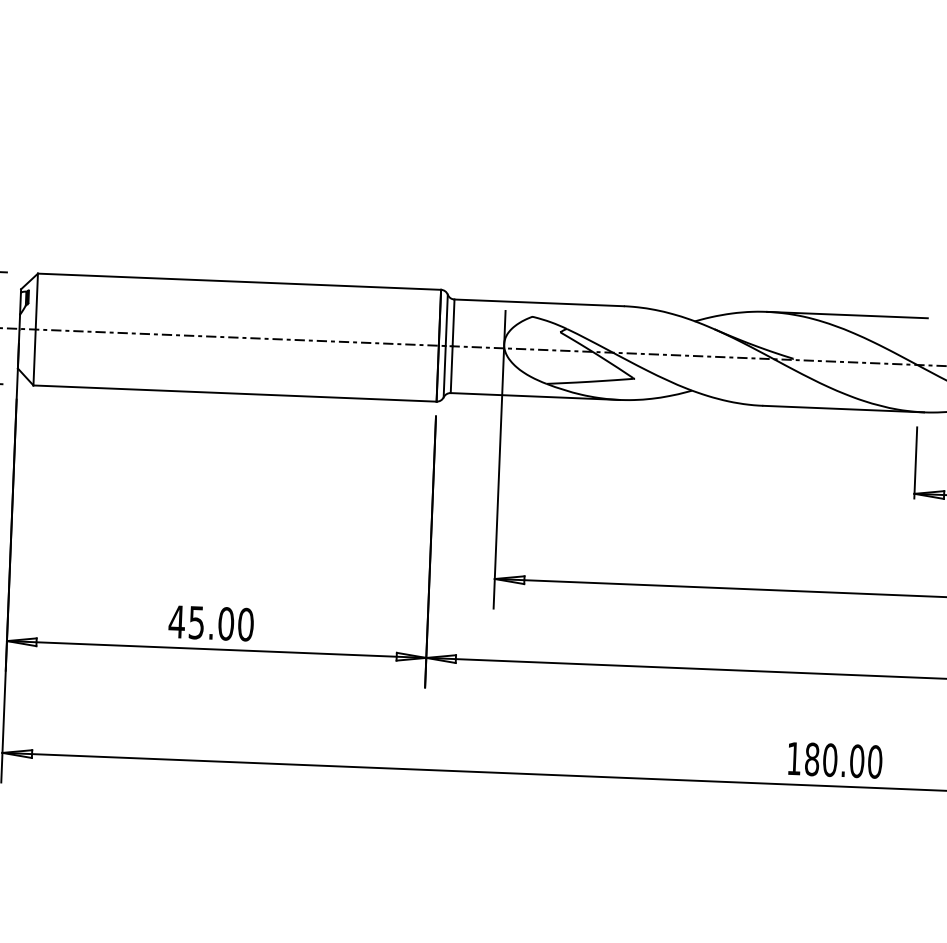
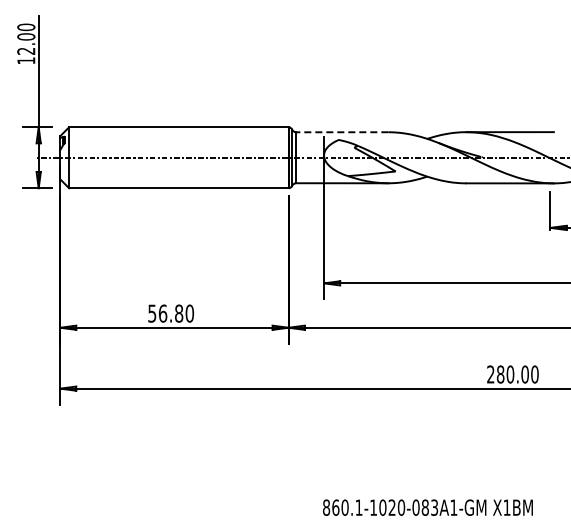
line: (537, 303) -> (341, 132), solid -> dashed
text: (201, 622) -> (165, 313), 45.00 -> 56.80
text: (793, 758) -> (490, 374), 180.00 -> 280.00

